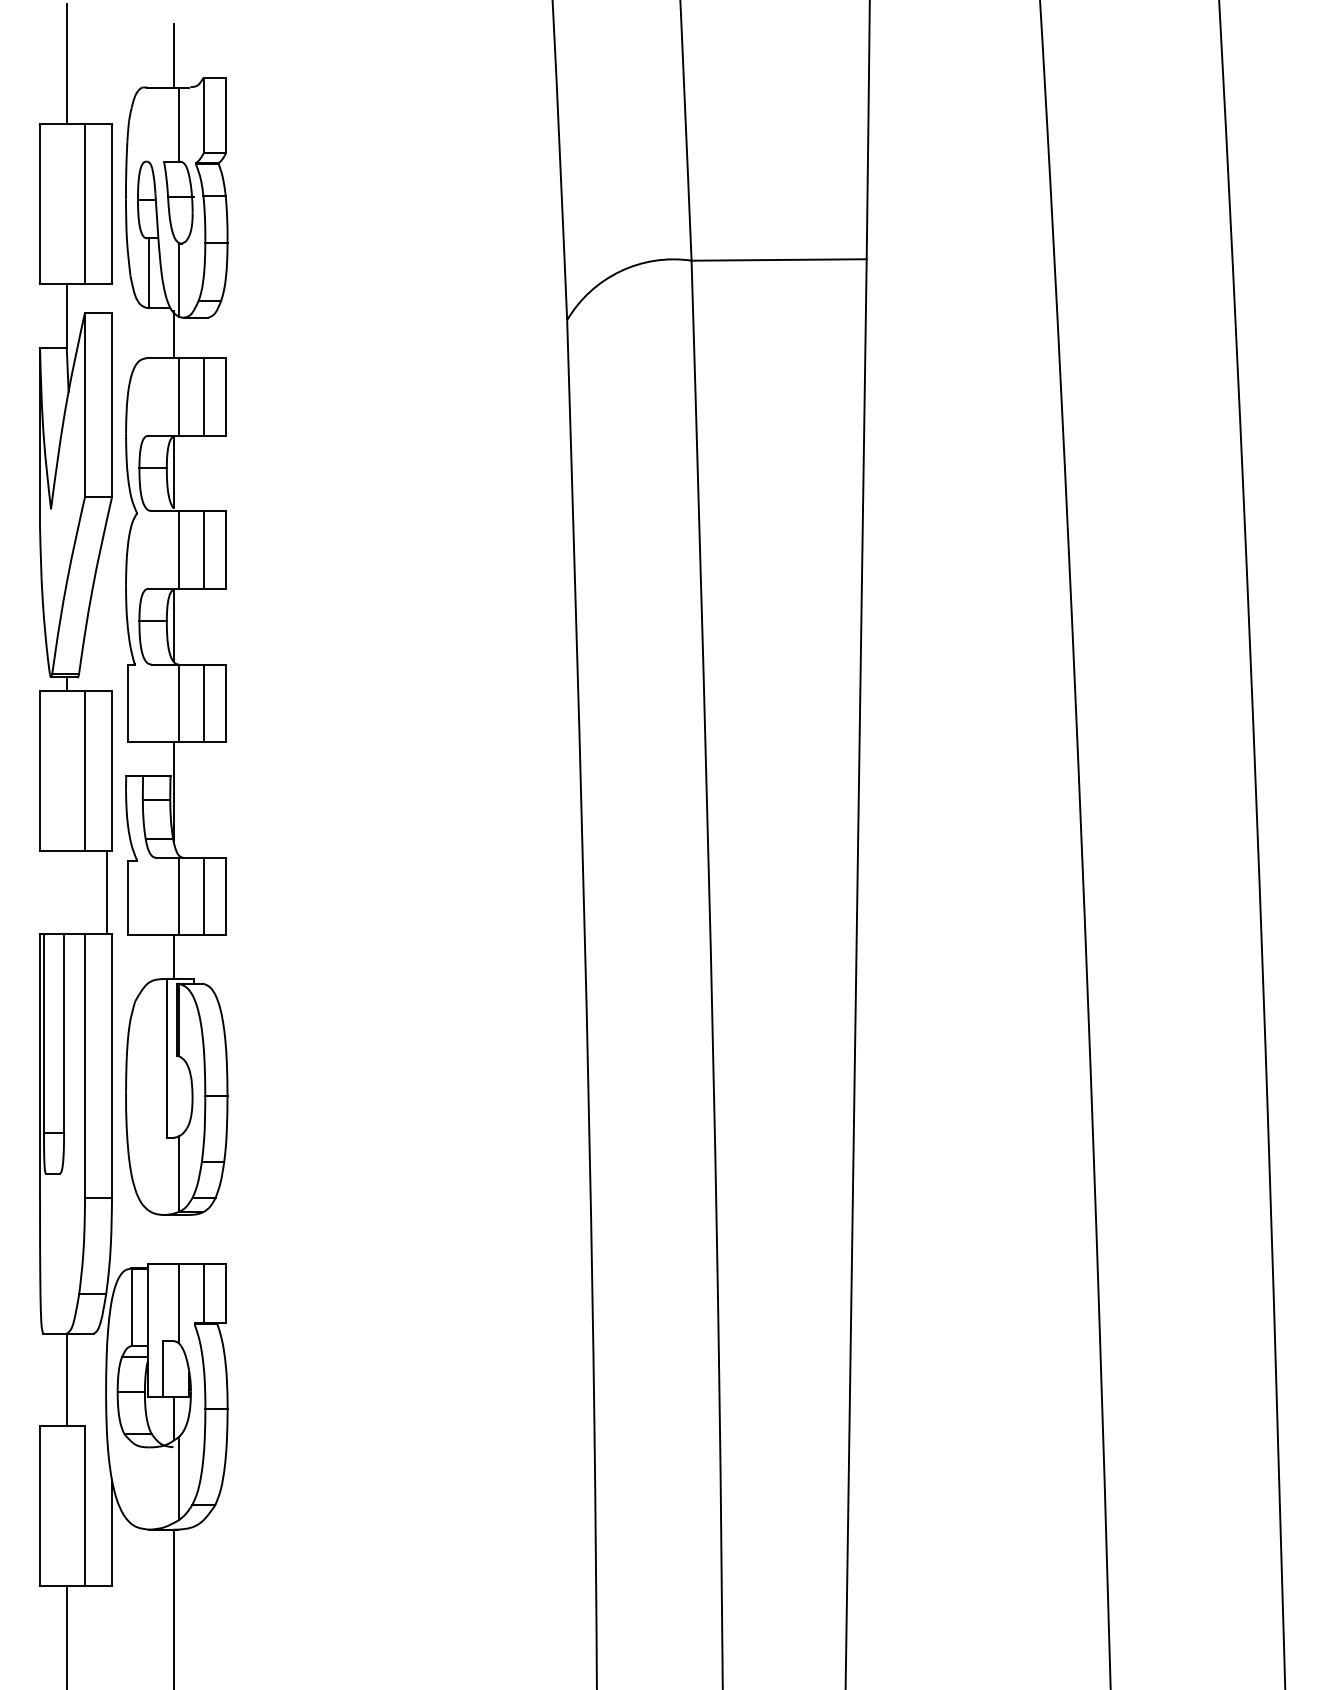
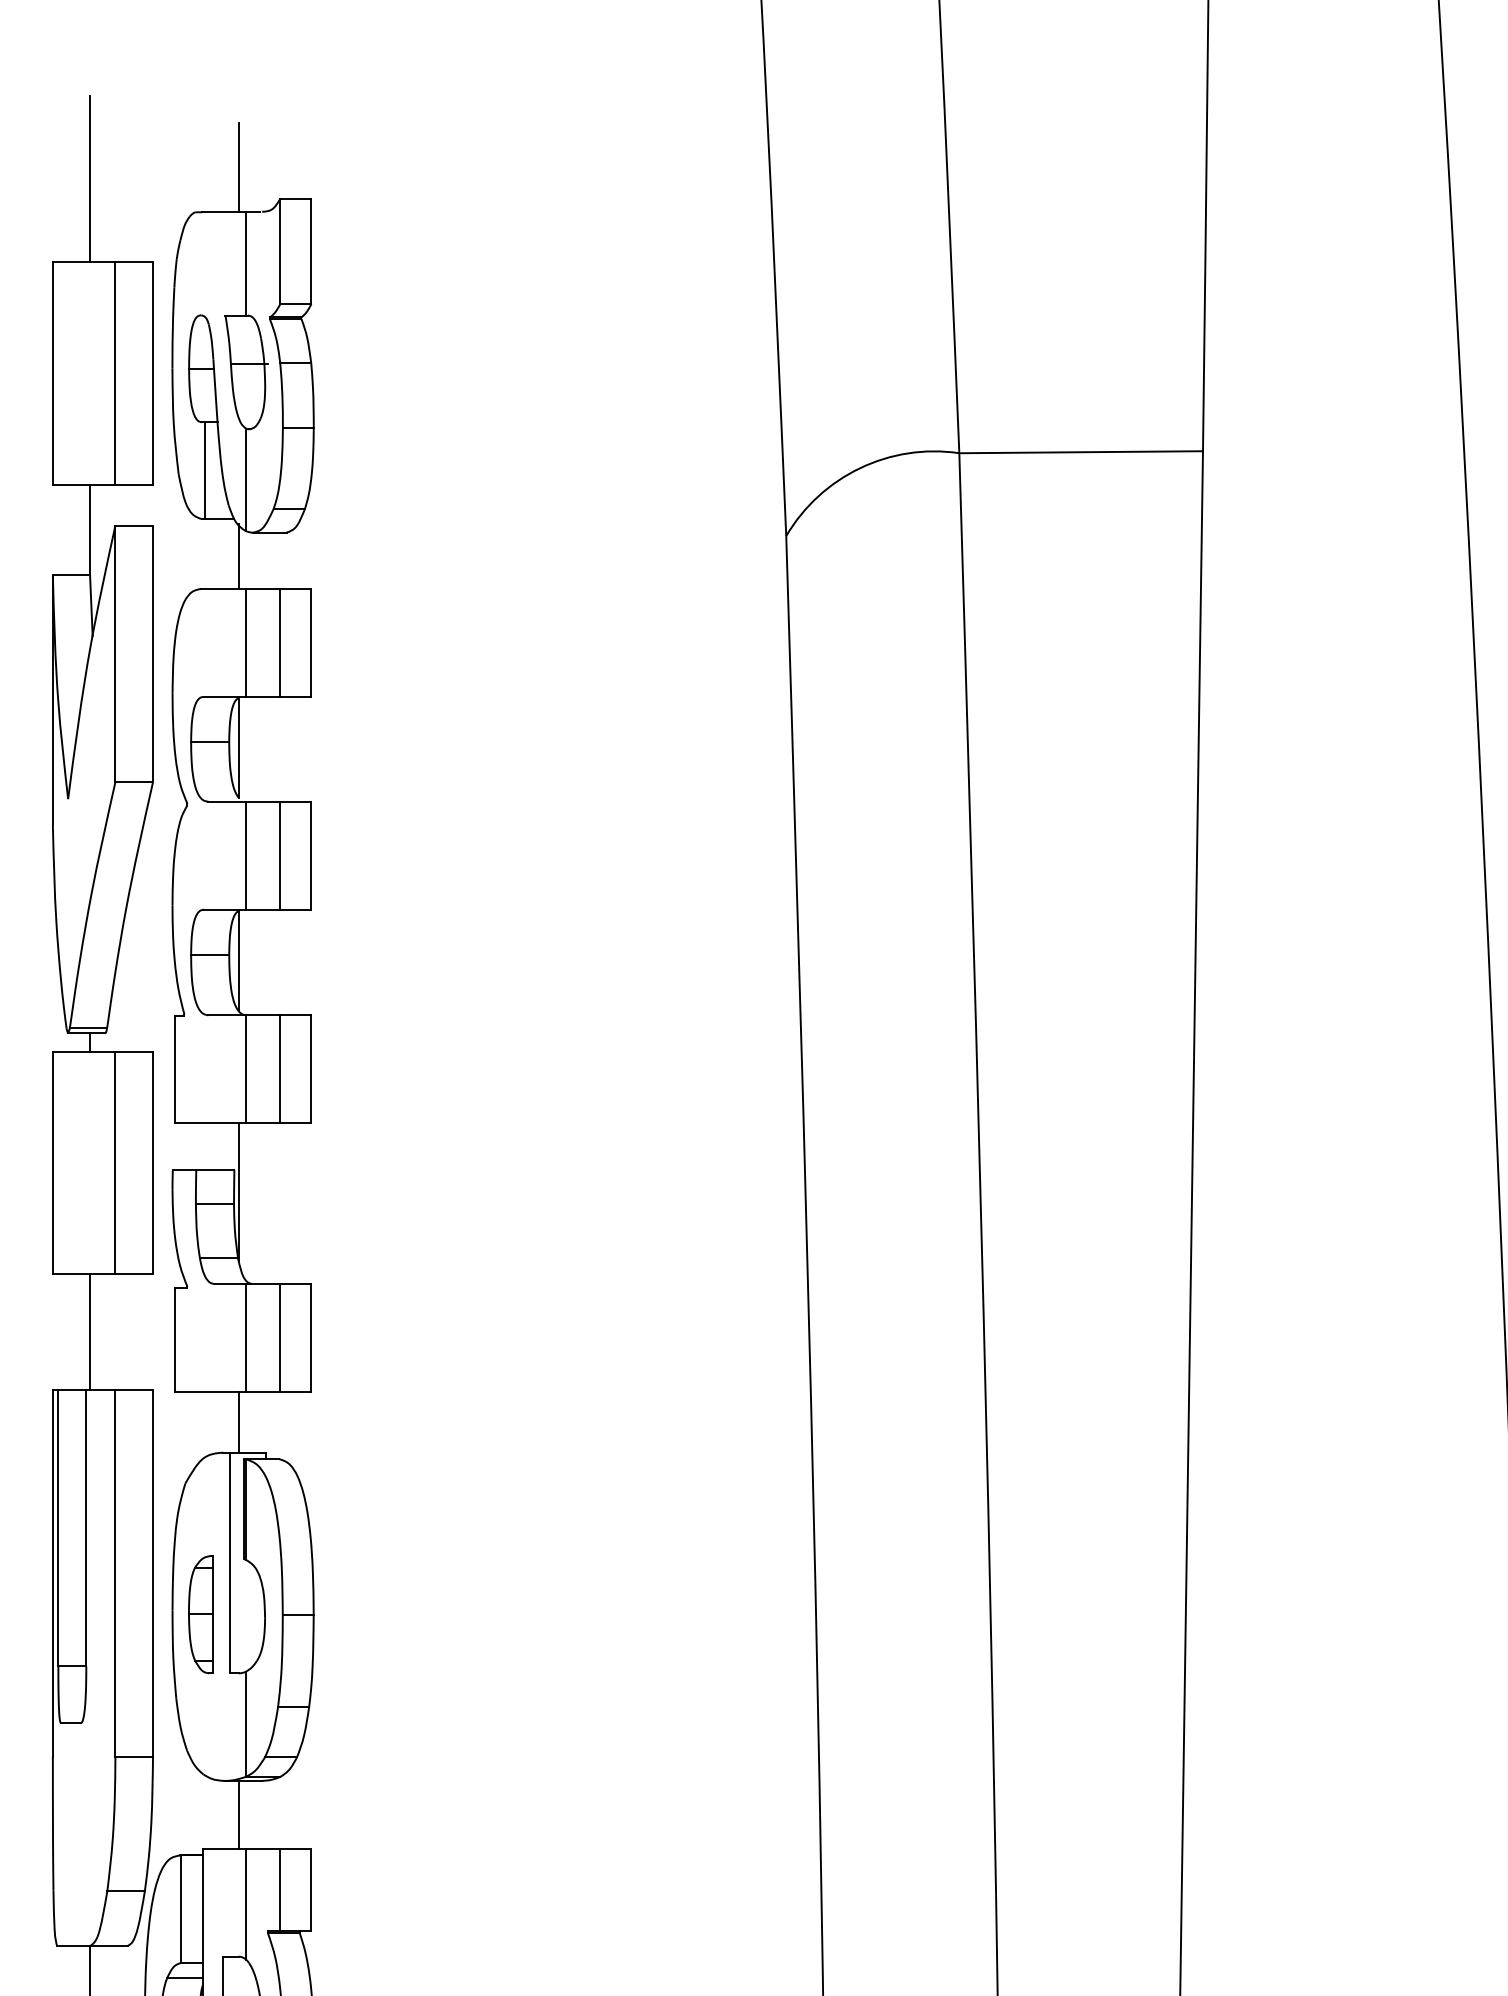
line: (106, 891) -> (89, 1330), moved
part: (146, 1095) -> (200, 1614), added
line: (173, 1238) -> (238, 1813), added

